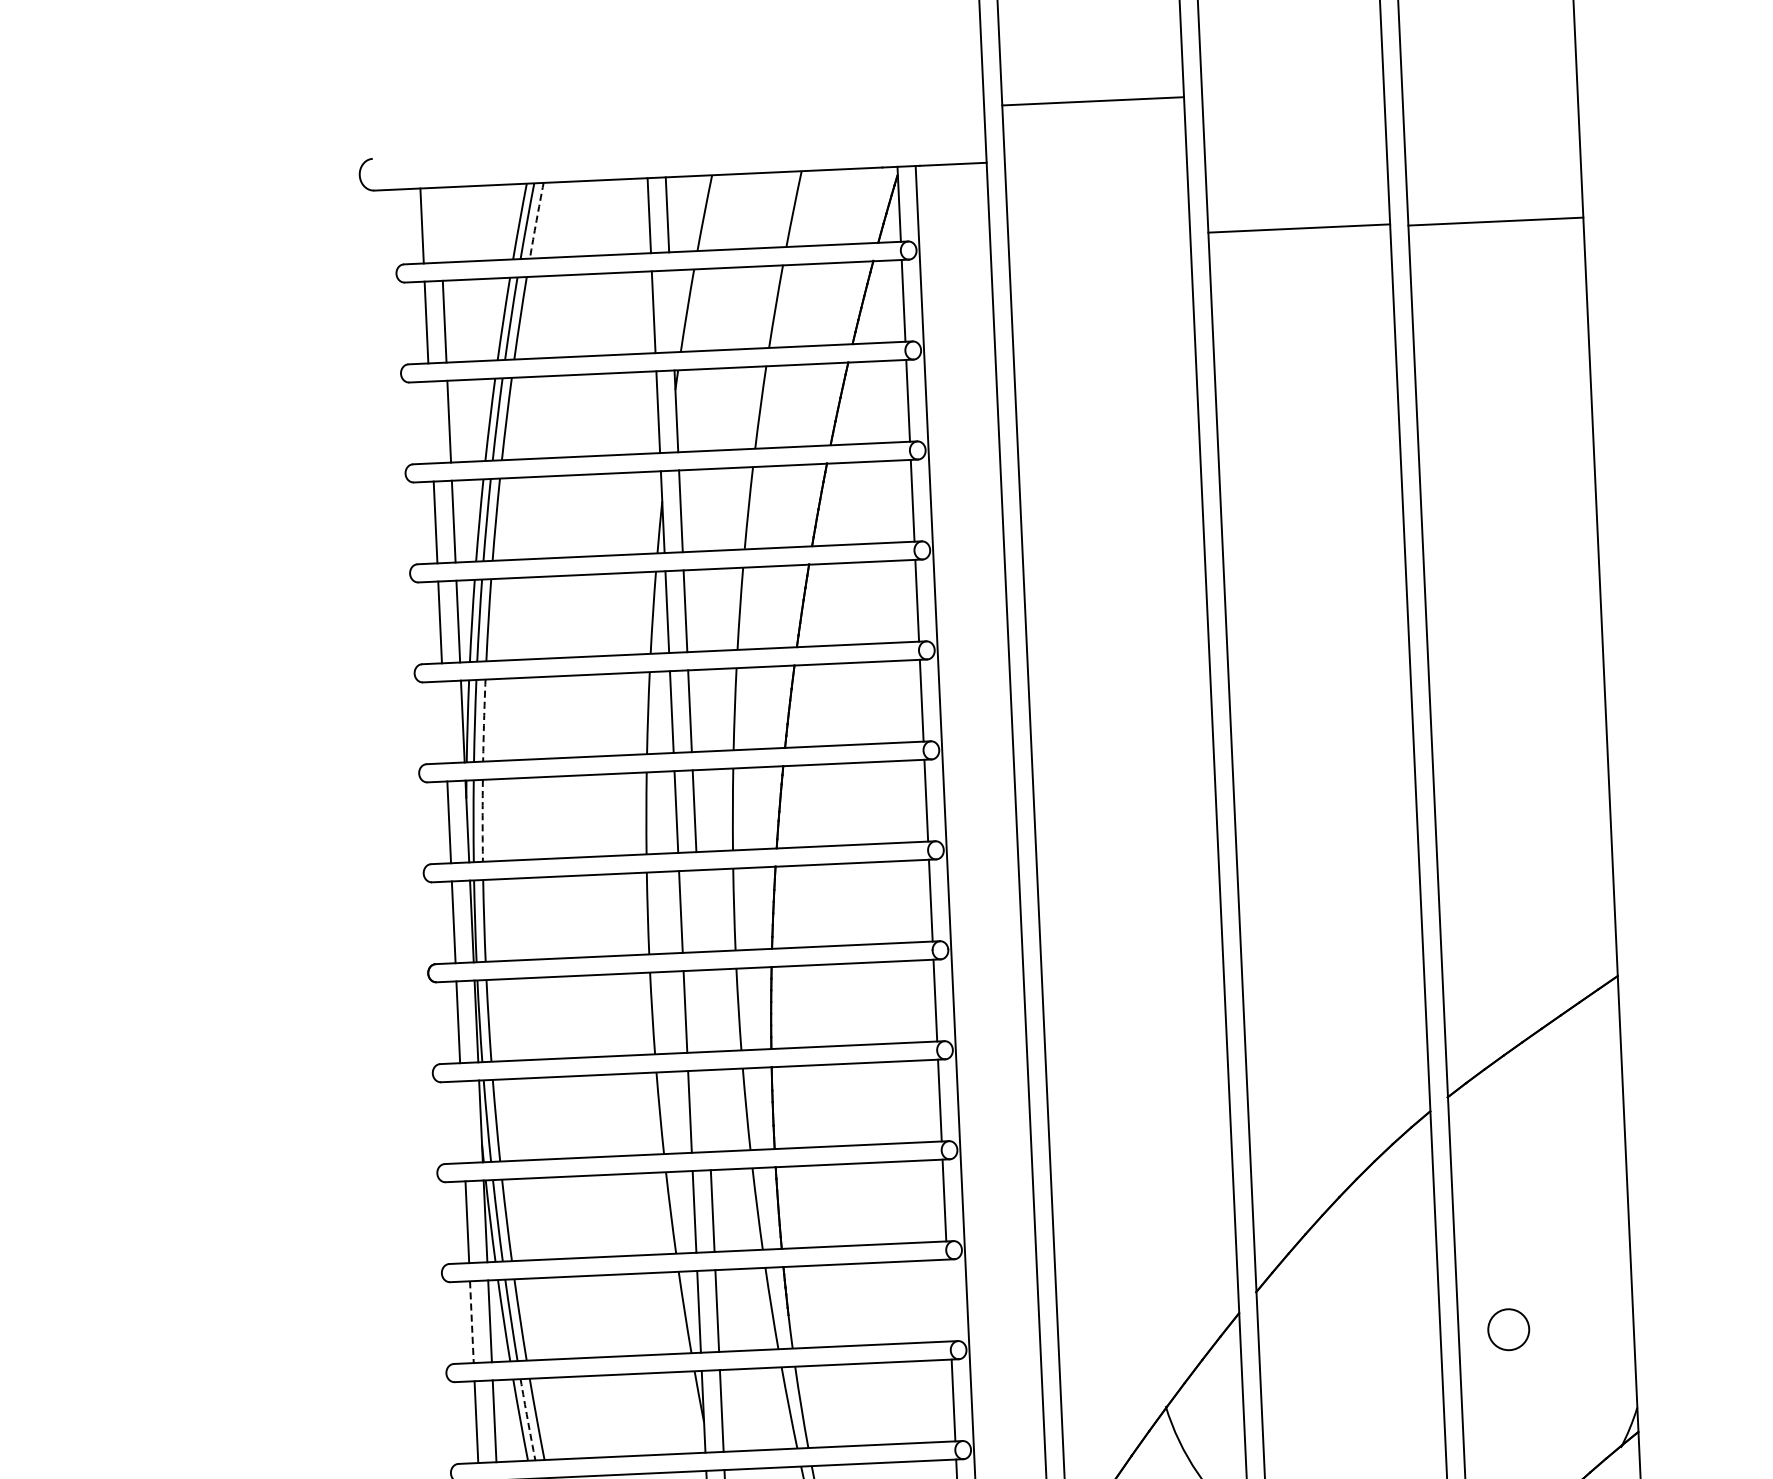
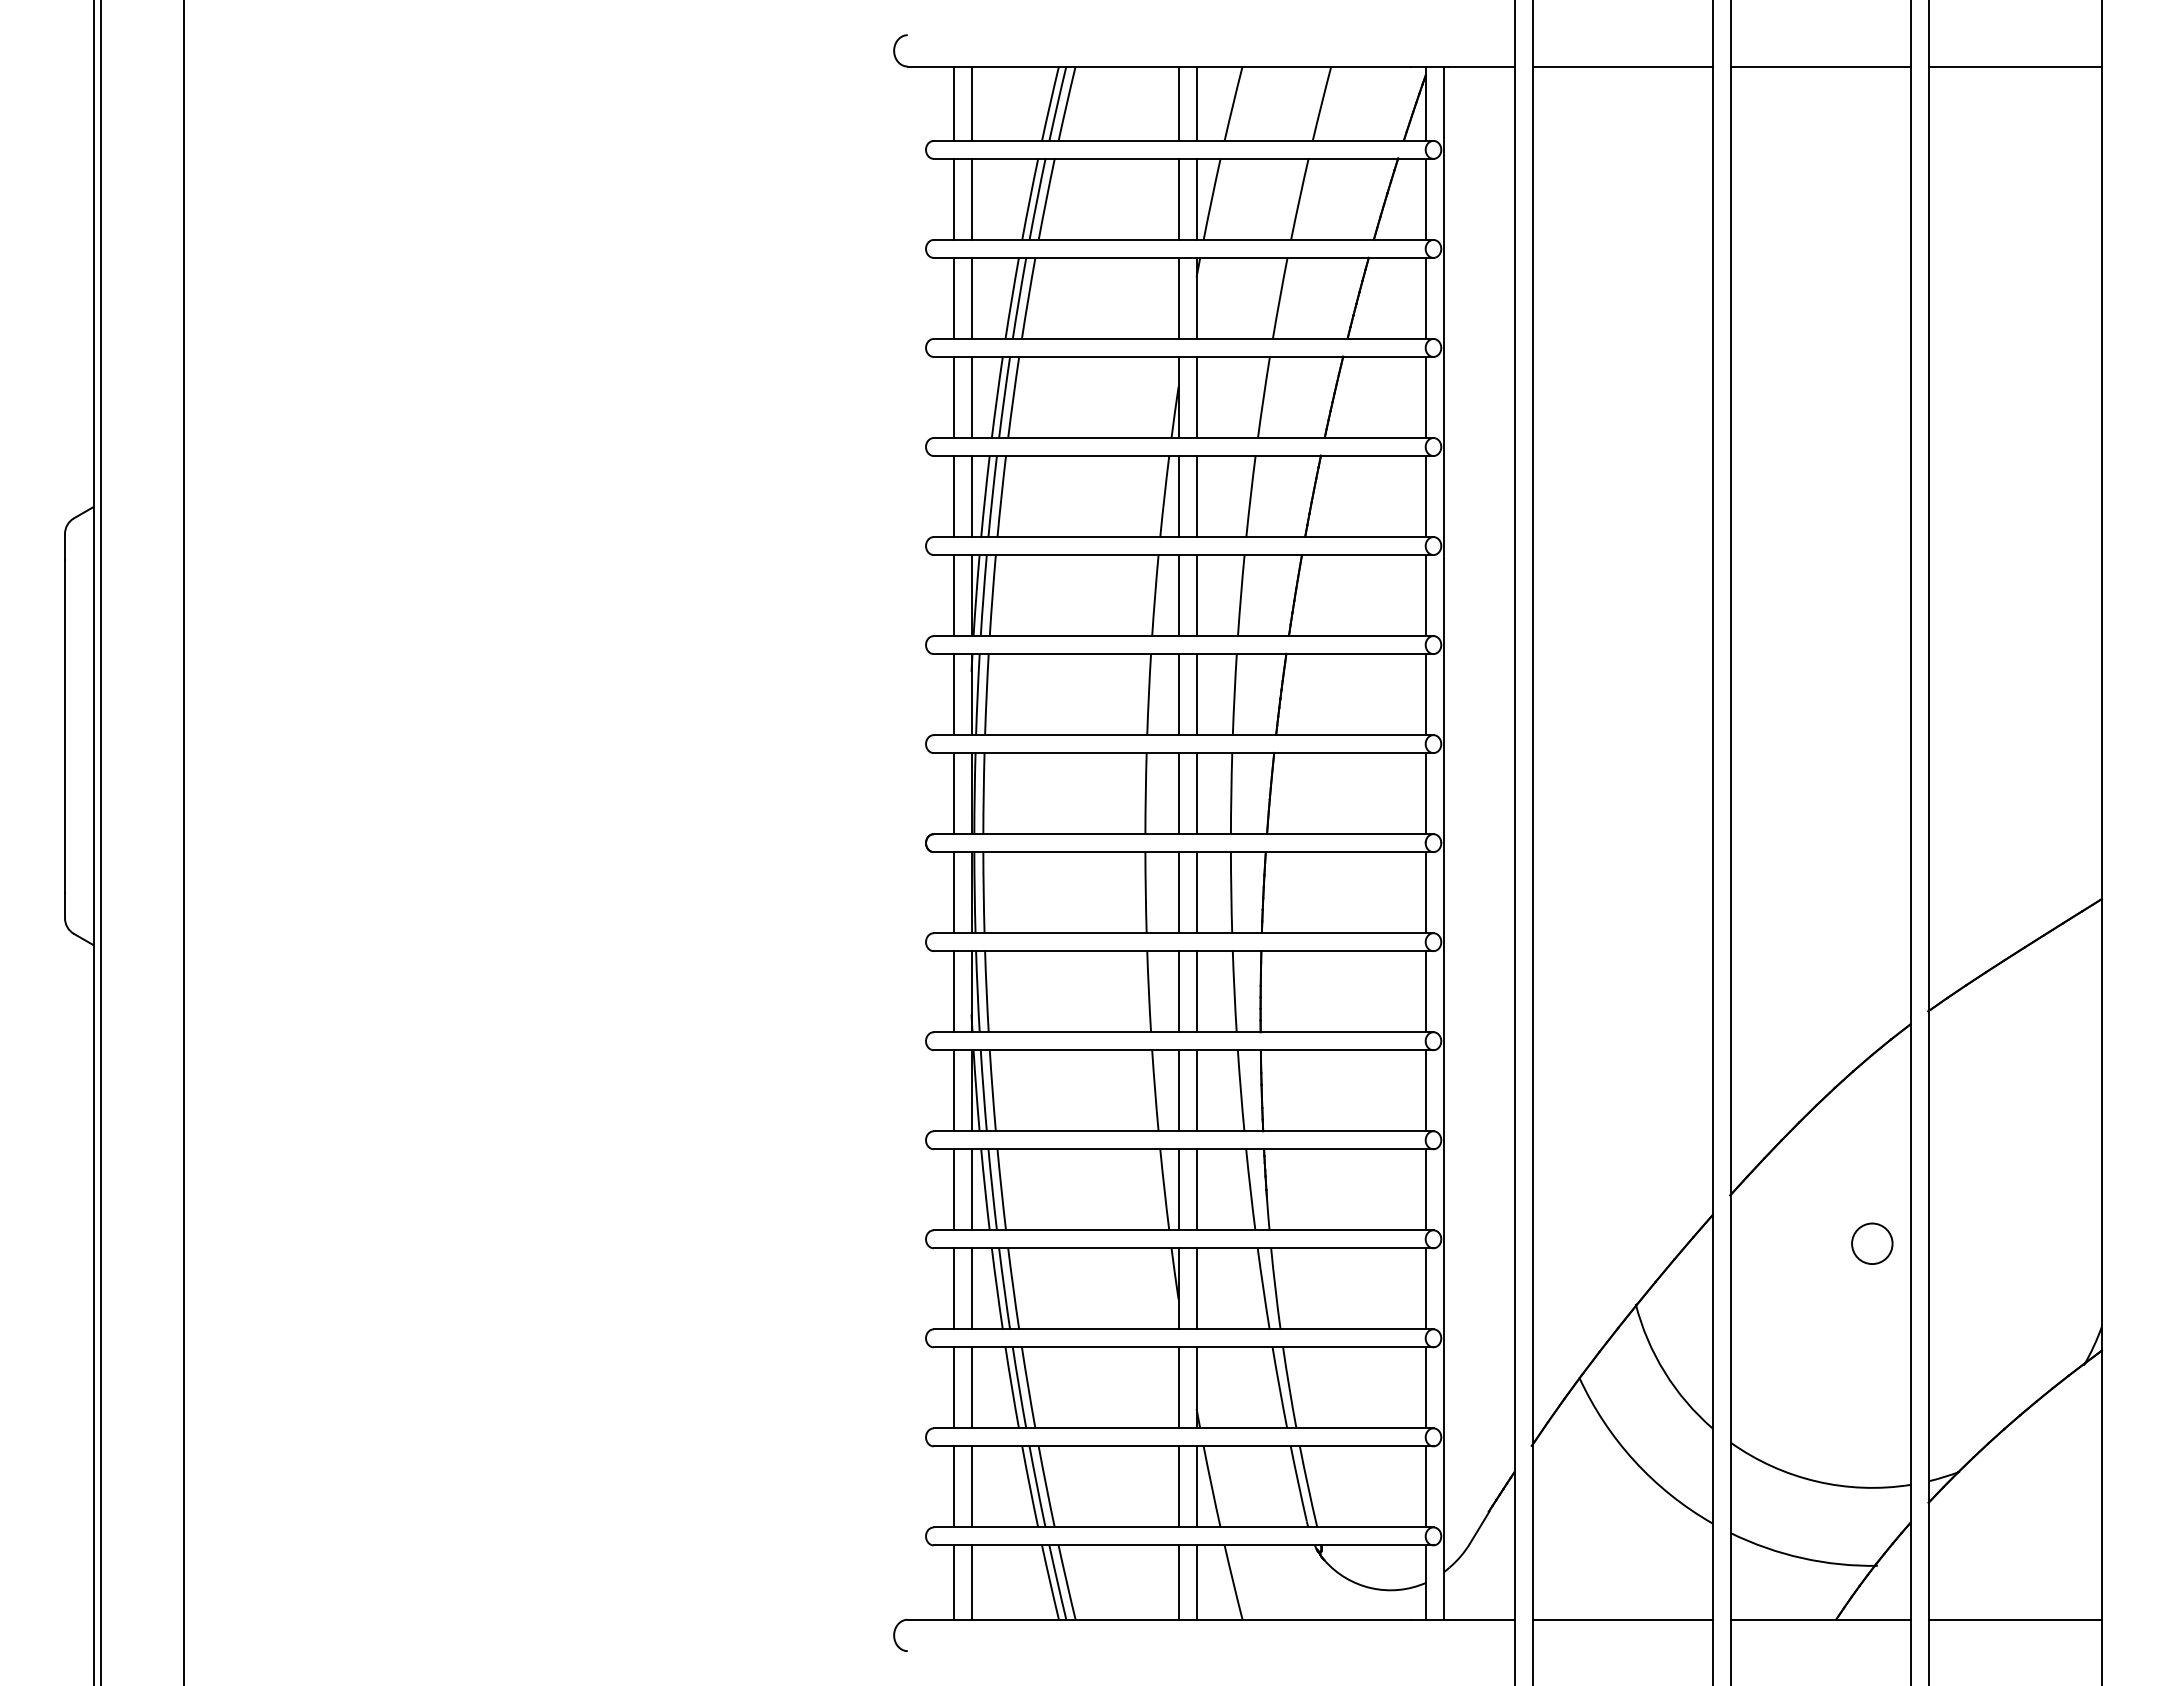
line: (1093, 101) -> (1622, 66), moved
arc: (536, 220) -> (1066, 103), dashed -> solid
line: (1495, 221) -> (2014, 66), moved
line: (440, 224) -> (971, 103), added
line: (1299, 228) -> (1820, 66), moved
line: (671, 310) -> (1196, 198), added
line: (430, 421) -> (953, 297), added
arc: (483, 720) -> (992, 595), dashed -> solid
line: (444, 722) -> (953, 595), added
arc: (482, 820) -> (986, 694), dashed -> solid
line: (698, 911) -> (1196, 793), added
line: (703, 1010) -> (1196, 892), added
line: (708, 1110) -> (1196, 991), added
line: (462, 1122) -> (953, 991), added
line: (949, 1300) -> (1426, 1189), added
line: (471, 1321) -> (953, 1189), dashed -> solid
circle: (1508, 1329) -> (1872, 1243), moved
arc: (527, 1419) -> (1004, 1288), dashed -> solid

